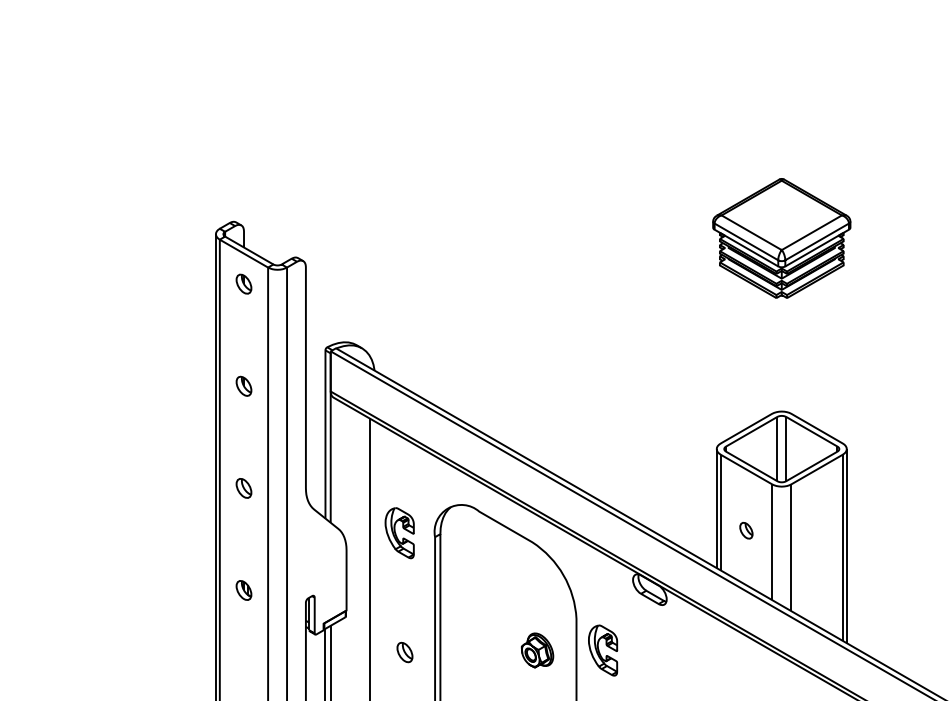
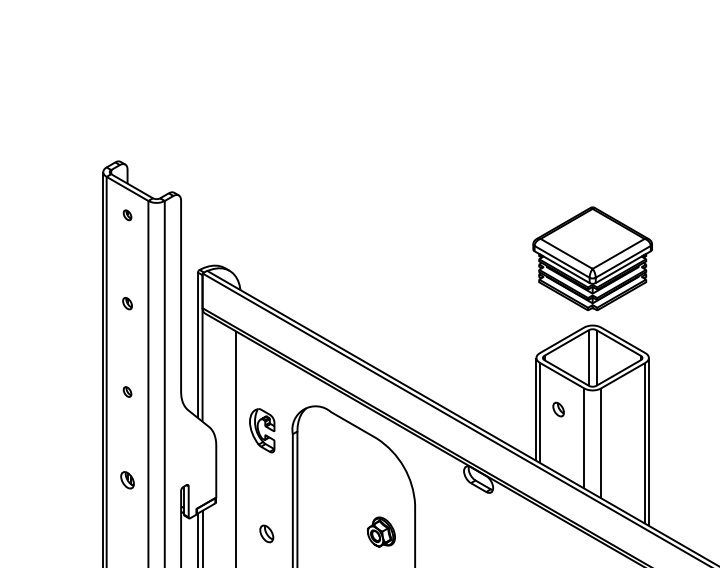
part: (781, 238) -> (592, 258), moved
part: (243, 283) -> (127, 214), size x0.6
part: (243, 385) -> (127, 302), size x0.7
part: (243, 488) -> (127, 392), size x0.6
part: (746, 530) -> (558, 409), moved
part: (603, 650) -> (438, 532), removed

